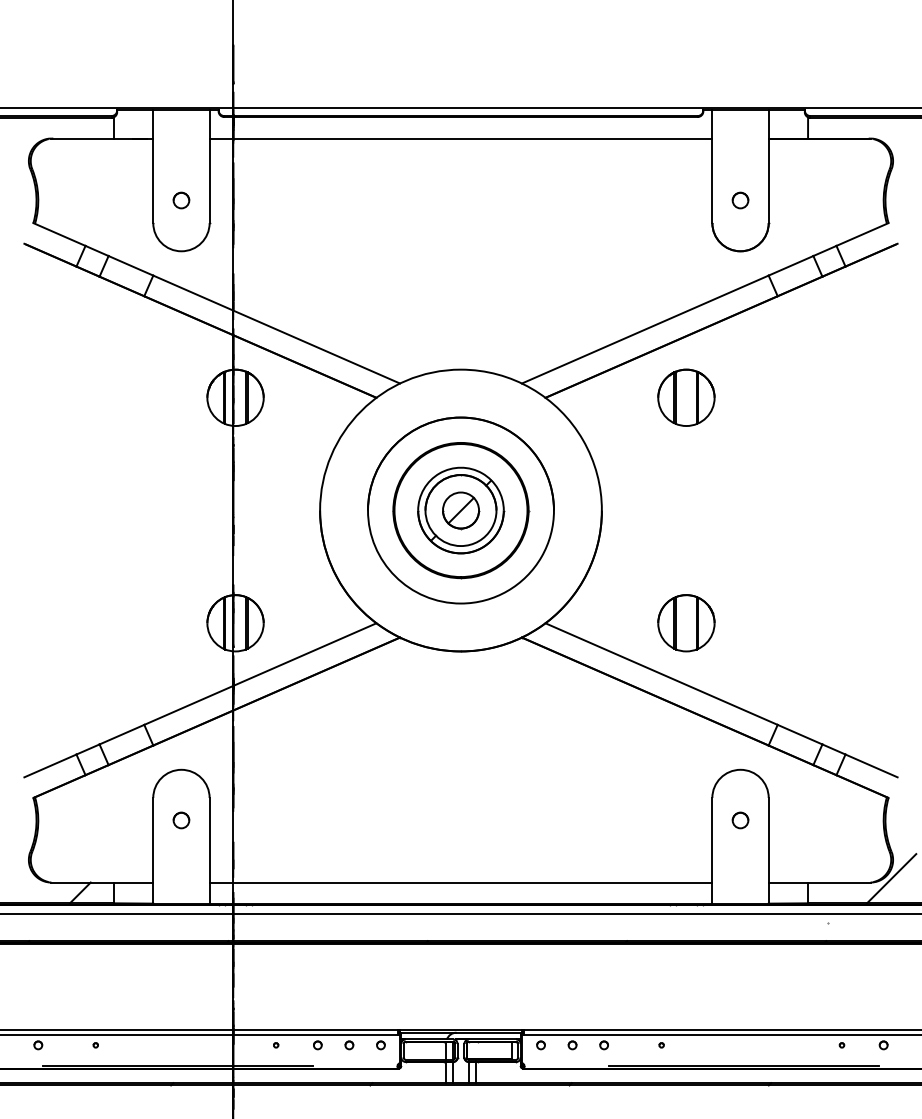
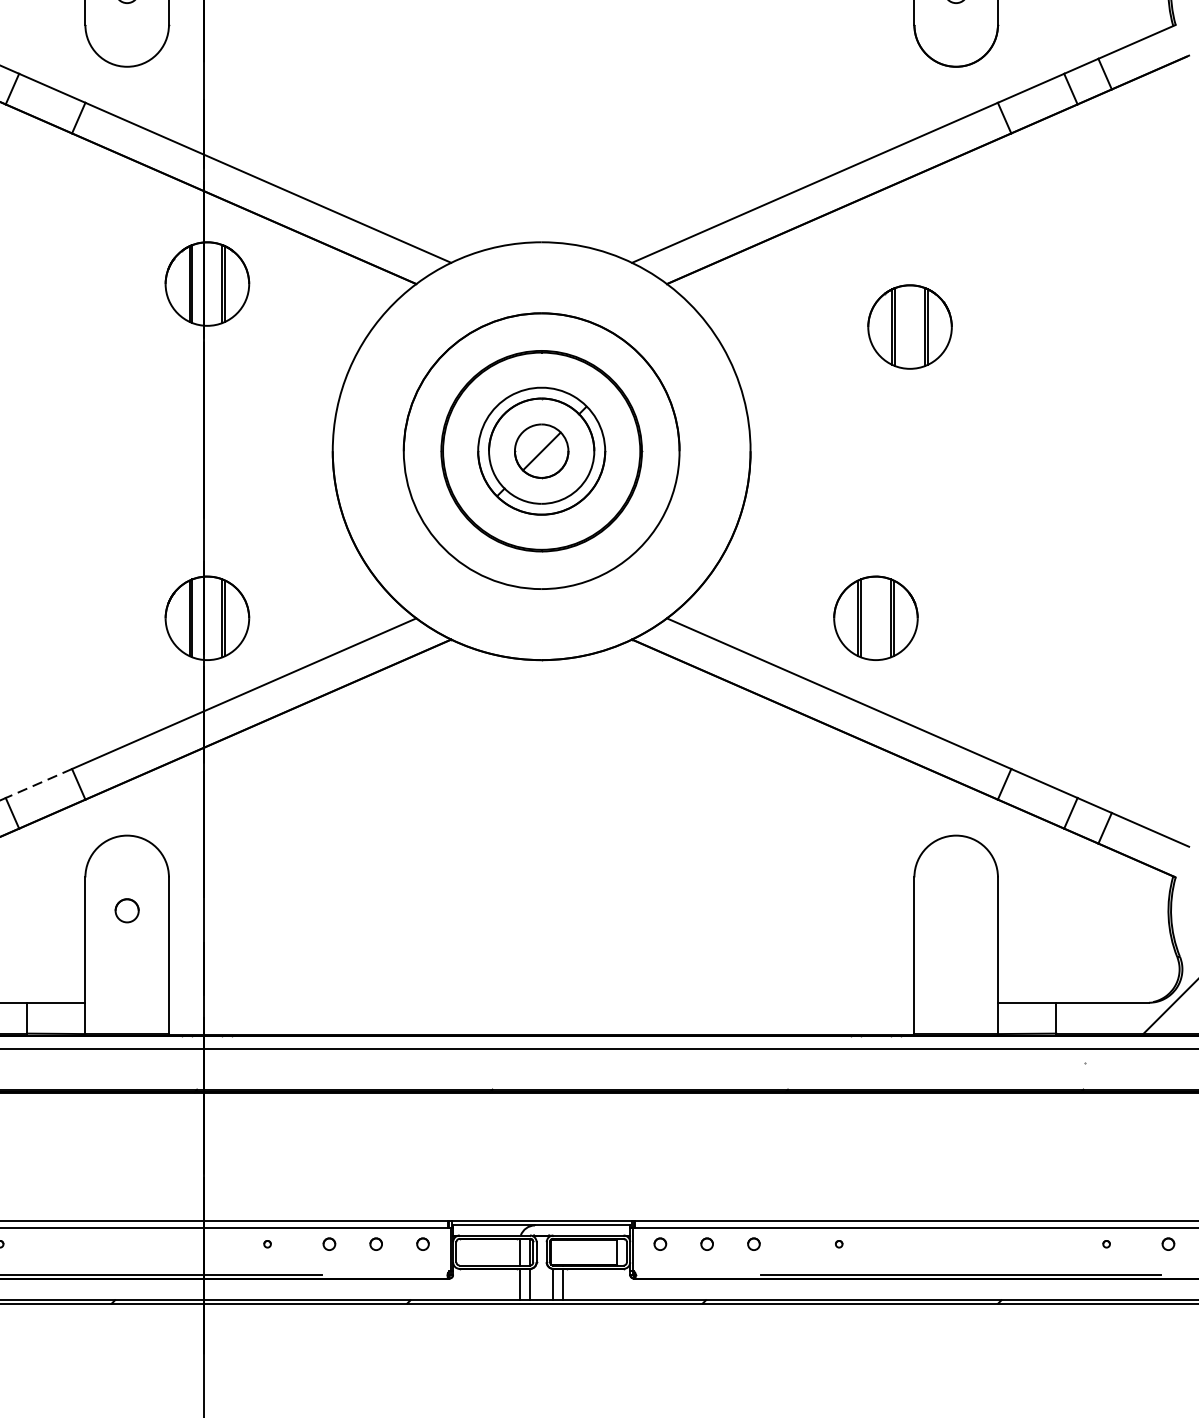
part: (686, 397) -> (910, 326), moved
line: (121, 734) -> (38, 783), solid -> dashed
part: (740, 820) -> (956, 910), removed
line: (460, 882) -> (540, 1002), removed

